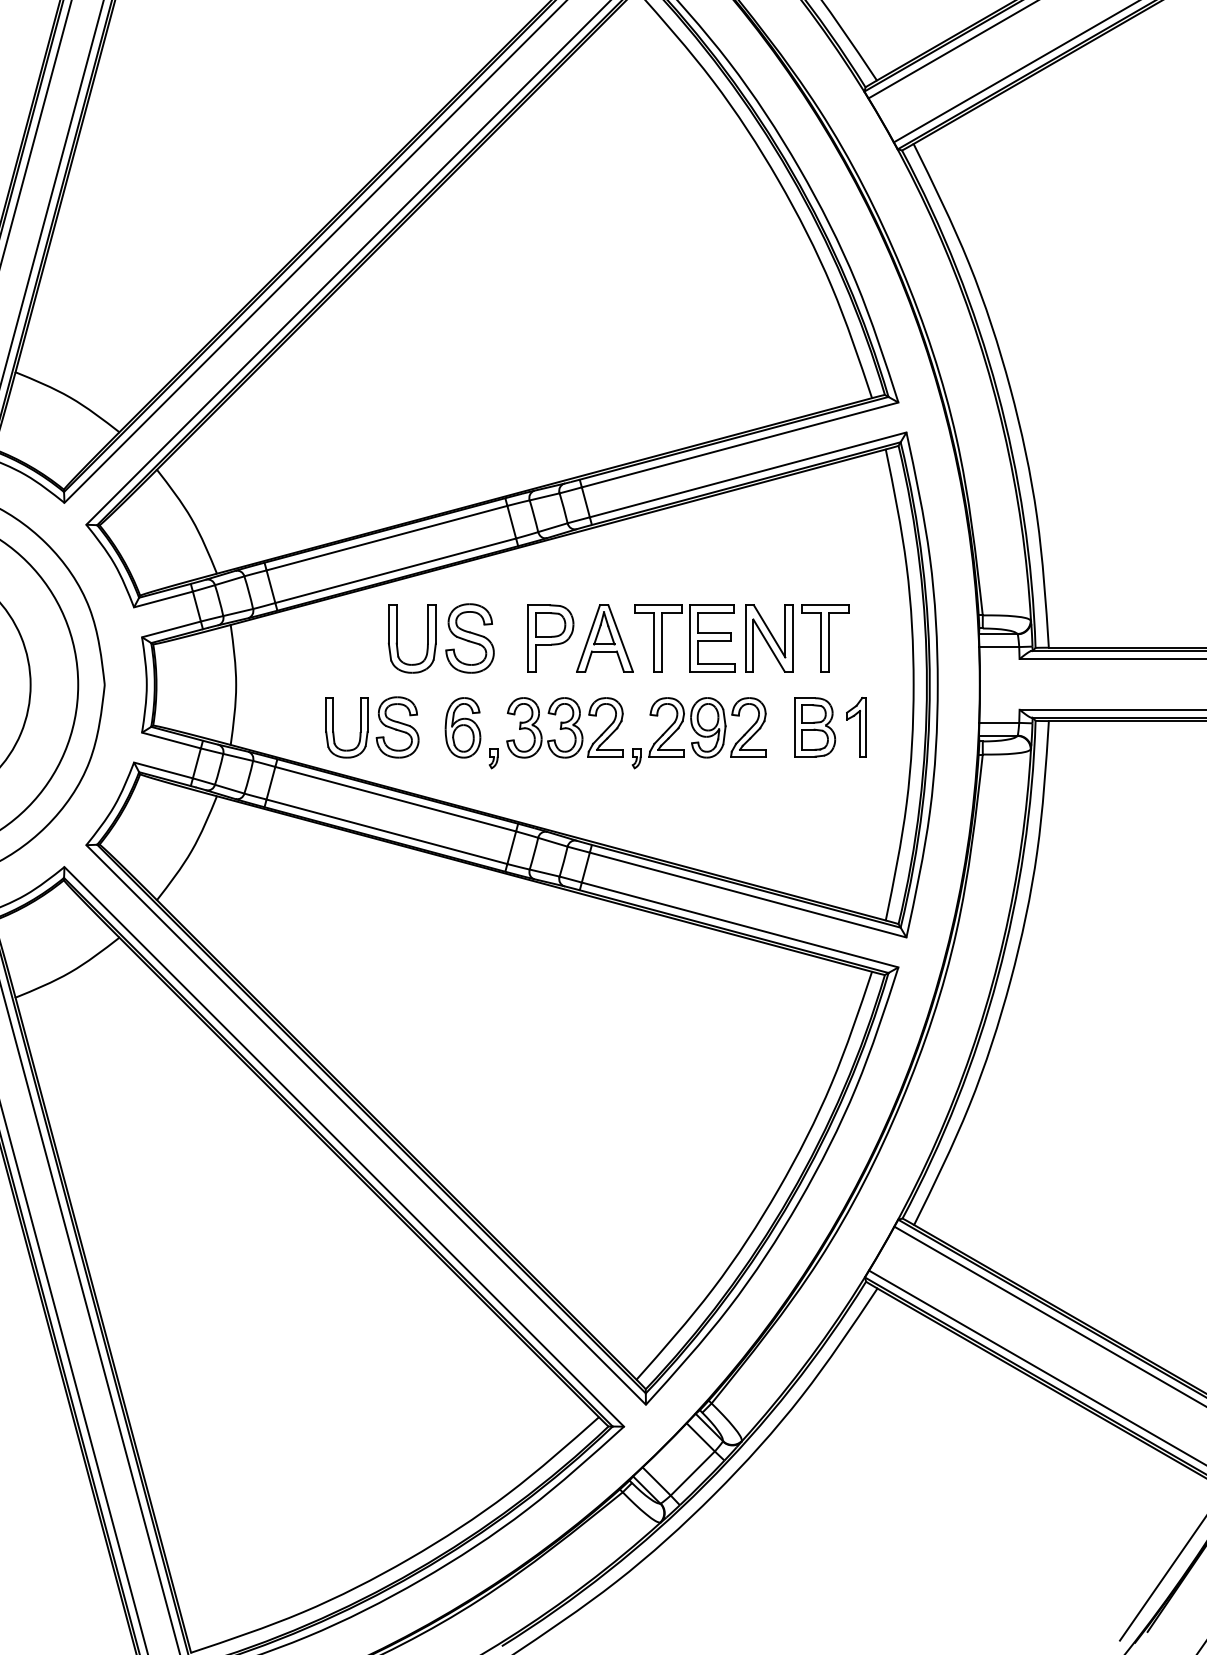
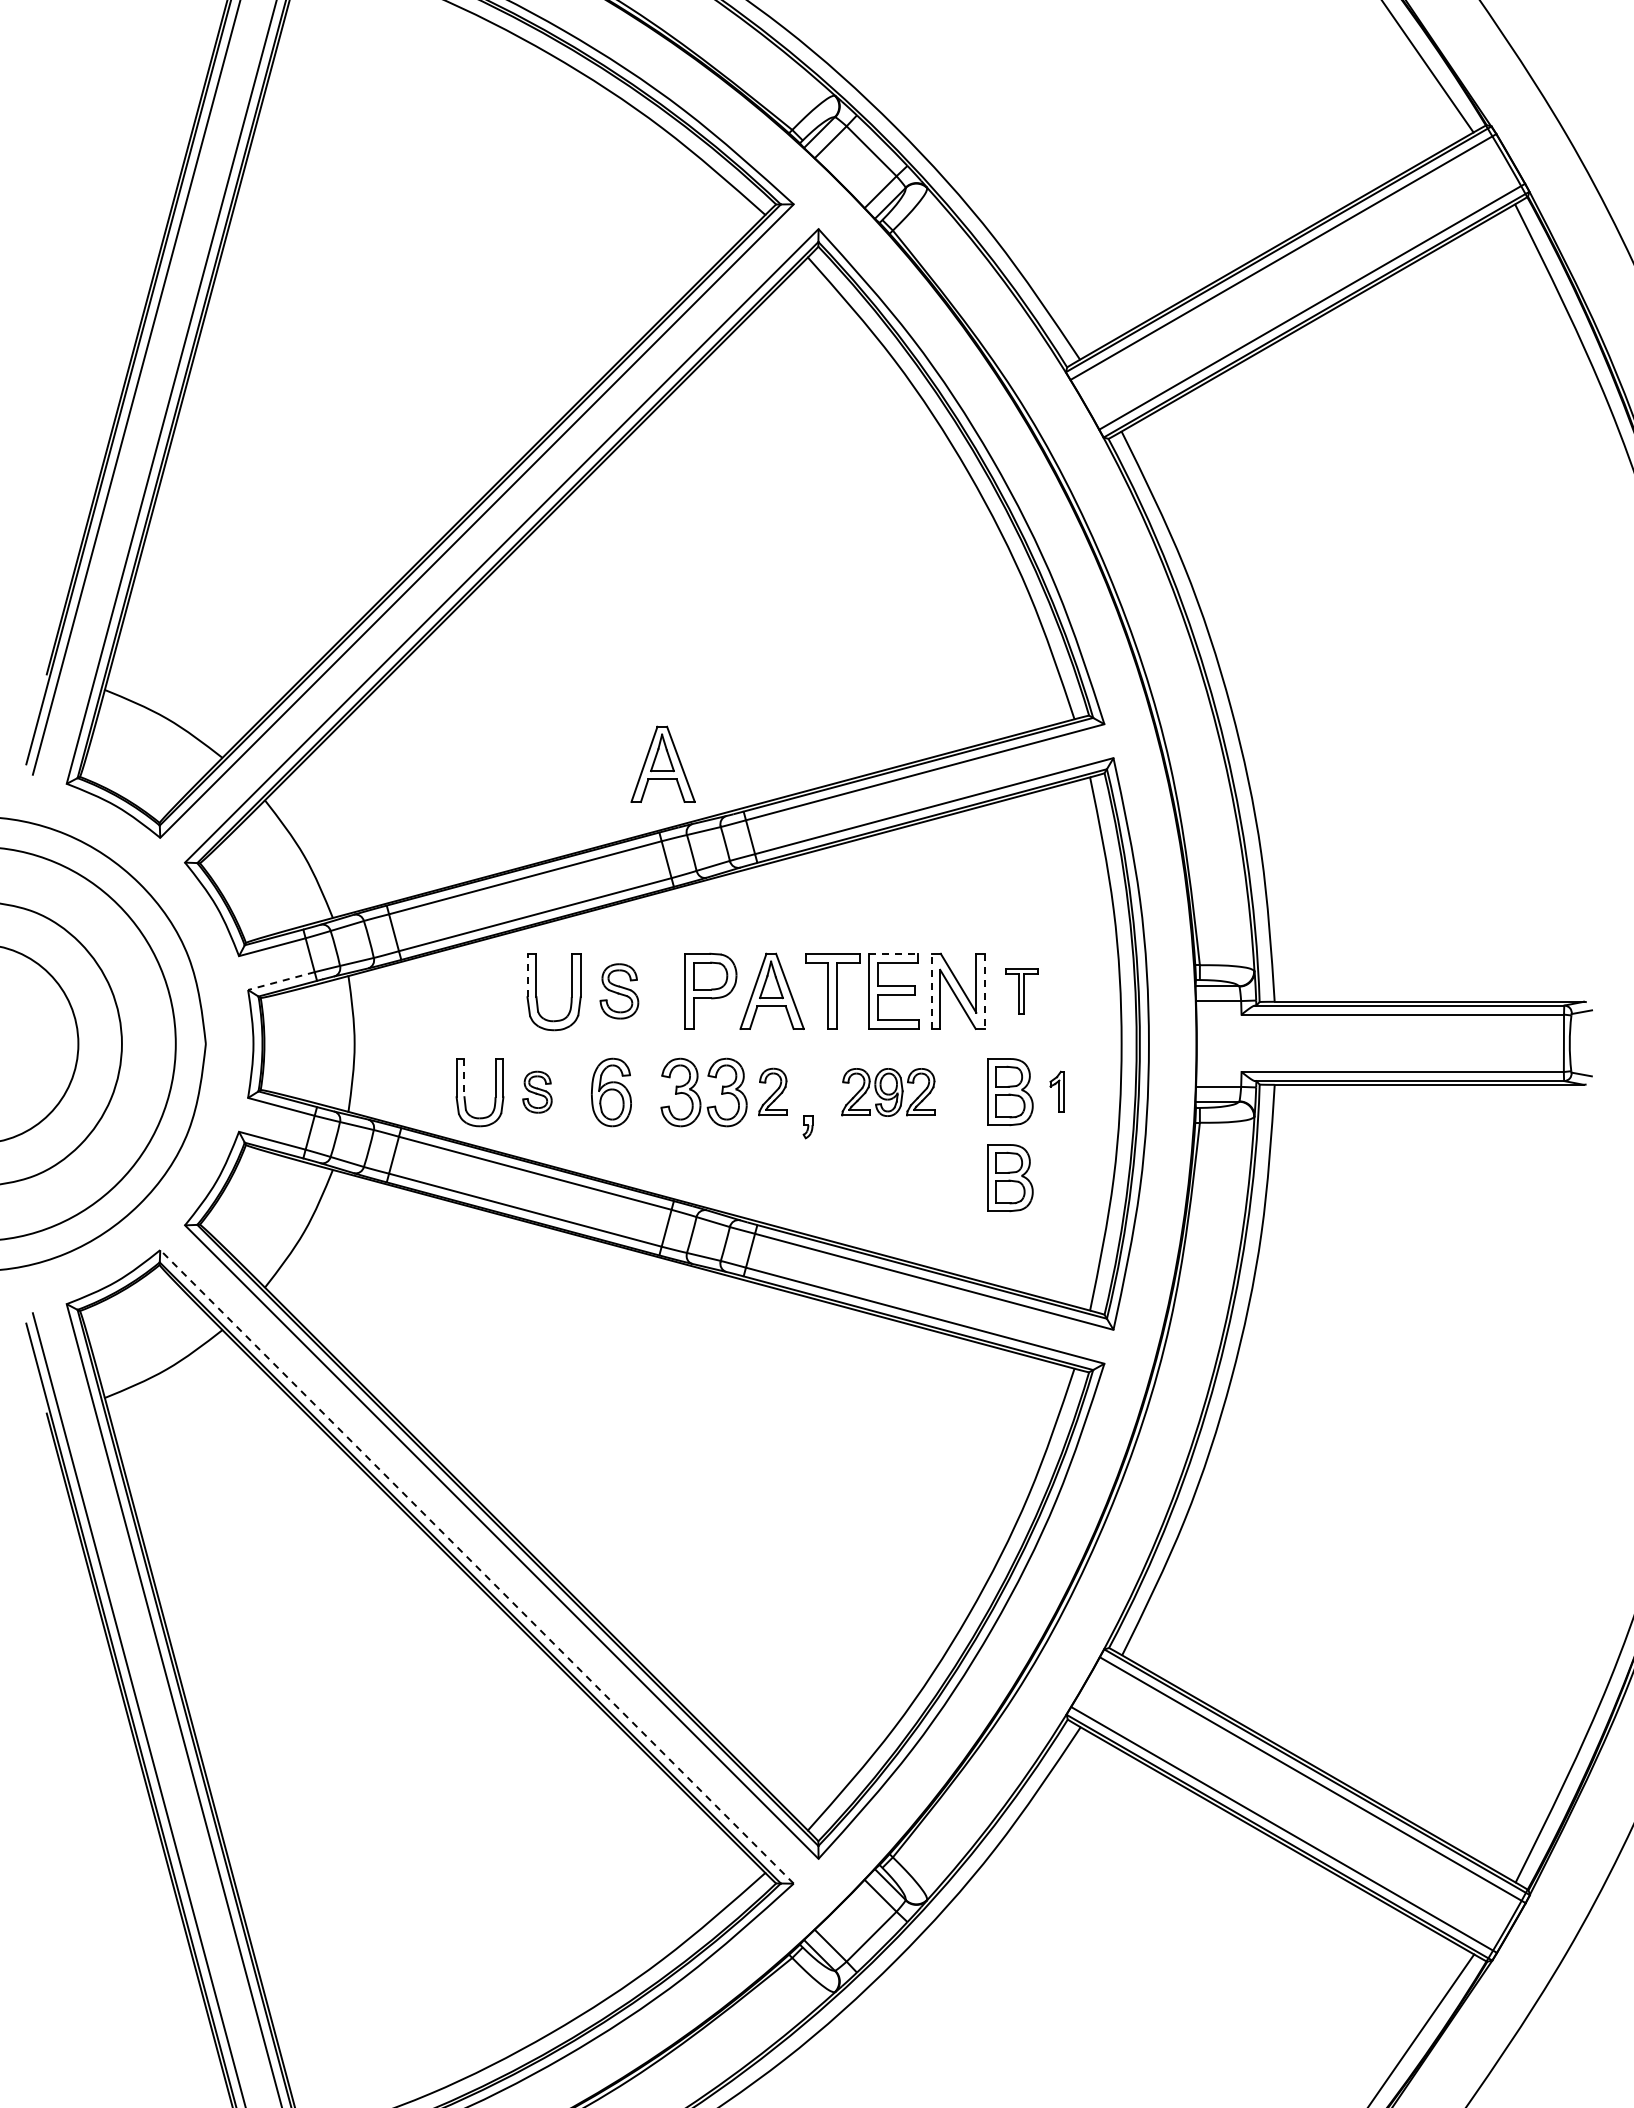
part: (508, 437) -> (662, 763), added
line: (712, 605) -> (893, 953), solid -> dashed
line: (388, 624) -> (527, 975), solid -> dashed
line: (170, 629) -> (280, 981), solid -> dashed
part: (470, 638) -> (619, 991), size x0.7
line: (745, 638) -> (931, 991), solid -> dashed
line: (792, 638) -> (984, 991), solid -> dashed
part: (825, 638) -> (1021, 991), size x0.6
line: (333, 715) -> (464, 1078), solid -> dashed
part: (605, 726) -> (772, 1091), size x0.7
part: (856, 726) -> (1056, 1091), size x0.6
part: (397, 727) -> (537, 1092), size x0.6
part: (707, 727) -> (888, 1092), size x0.7
part: (493, 758) -> (645, 1127), removed
part: (815, 803) -> (1010, 1178), added
line: (344, 1146) -> (477, 1566), solid -> dashed

